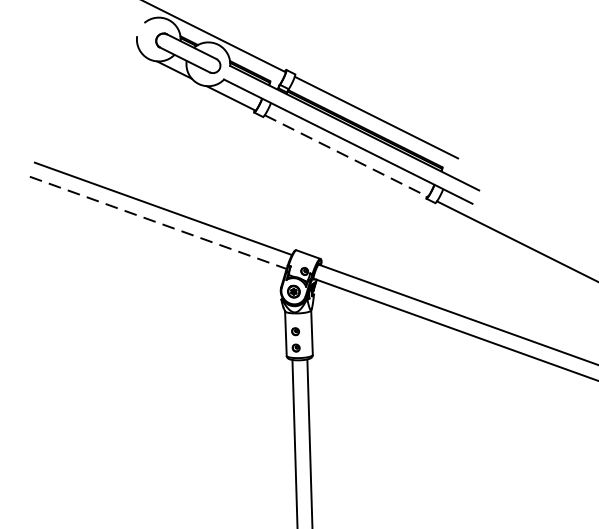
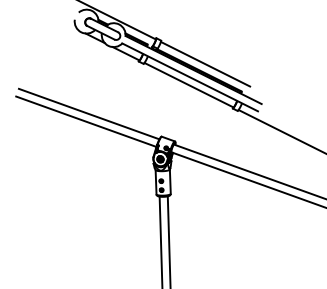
line: (347, 156) -> (189, 85), dashed -> solid
line: (158, 222) -> (86, 121), dashed -> solid

